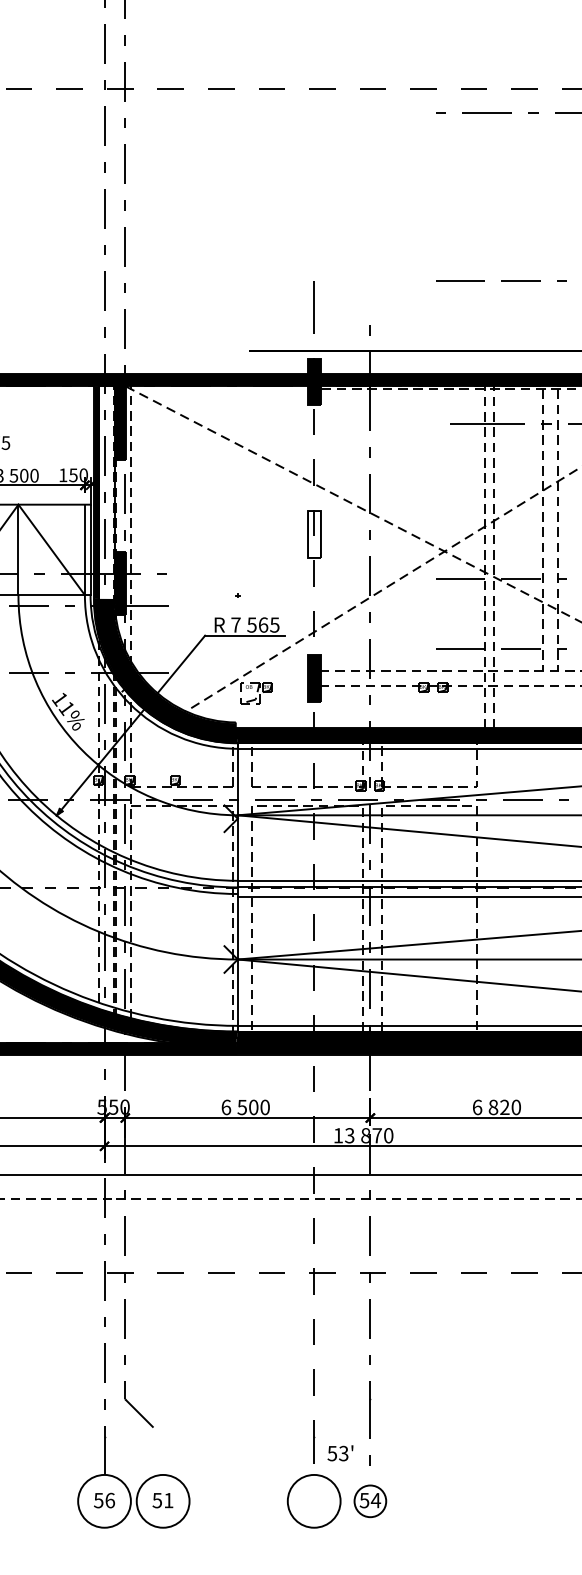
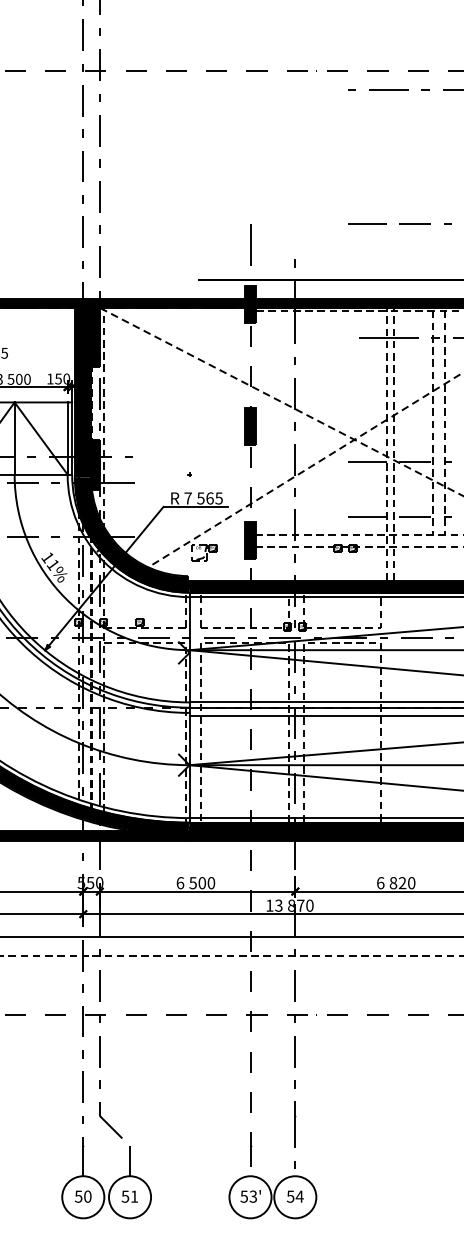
fill: (105, 492) -> (84, 392), added
fill: (313, 534) -> (249, 426), added
text: (340, 1453) -> (250, 1196), moved
line: (163, 1455) -> (130, 1160), added
text: (110, 1500) -> (88, 1196), 56 -> 50
circle: (370, 1500) -> (295, 1196), size x1.67

